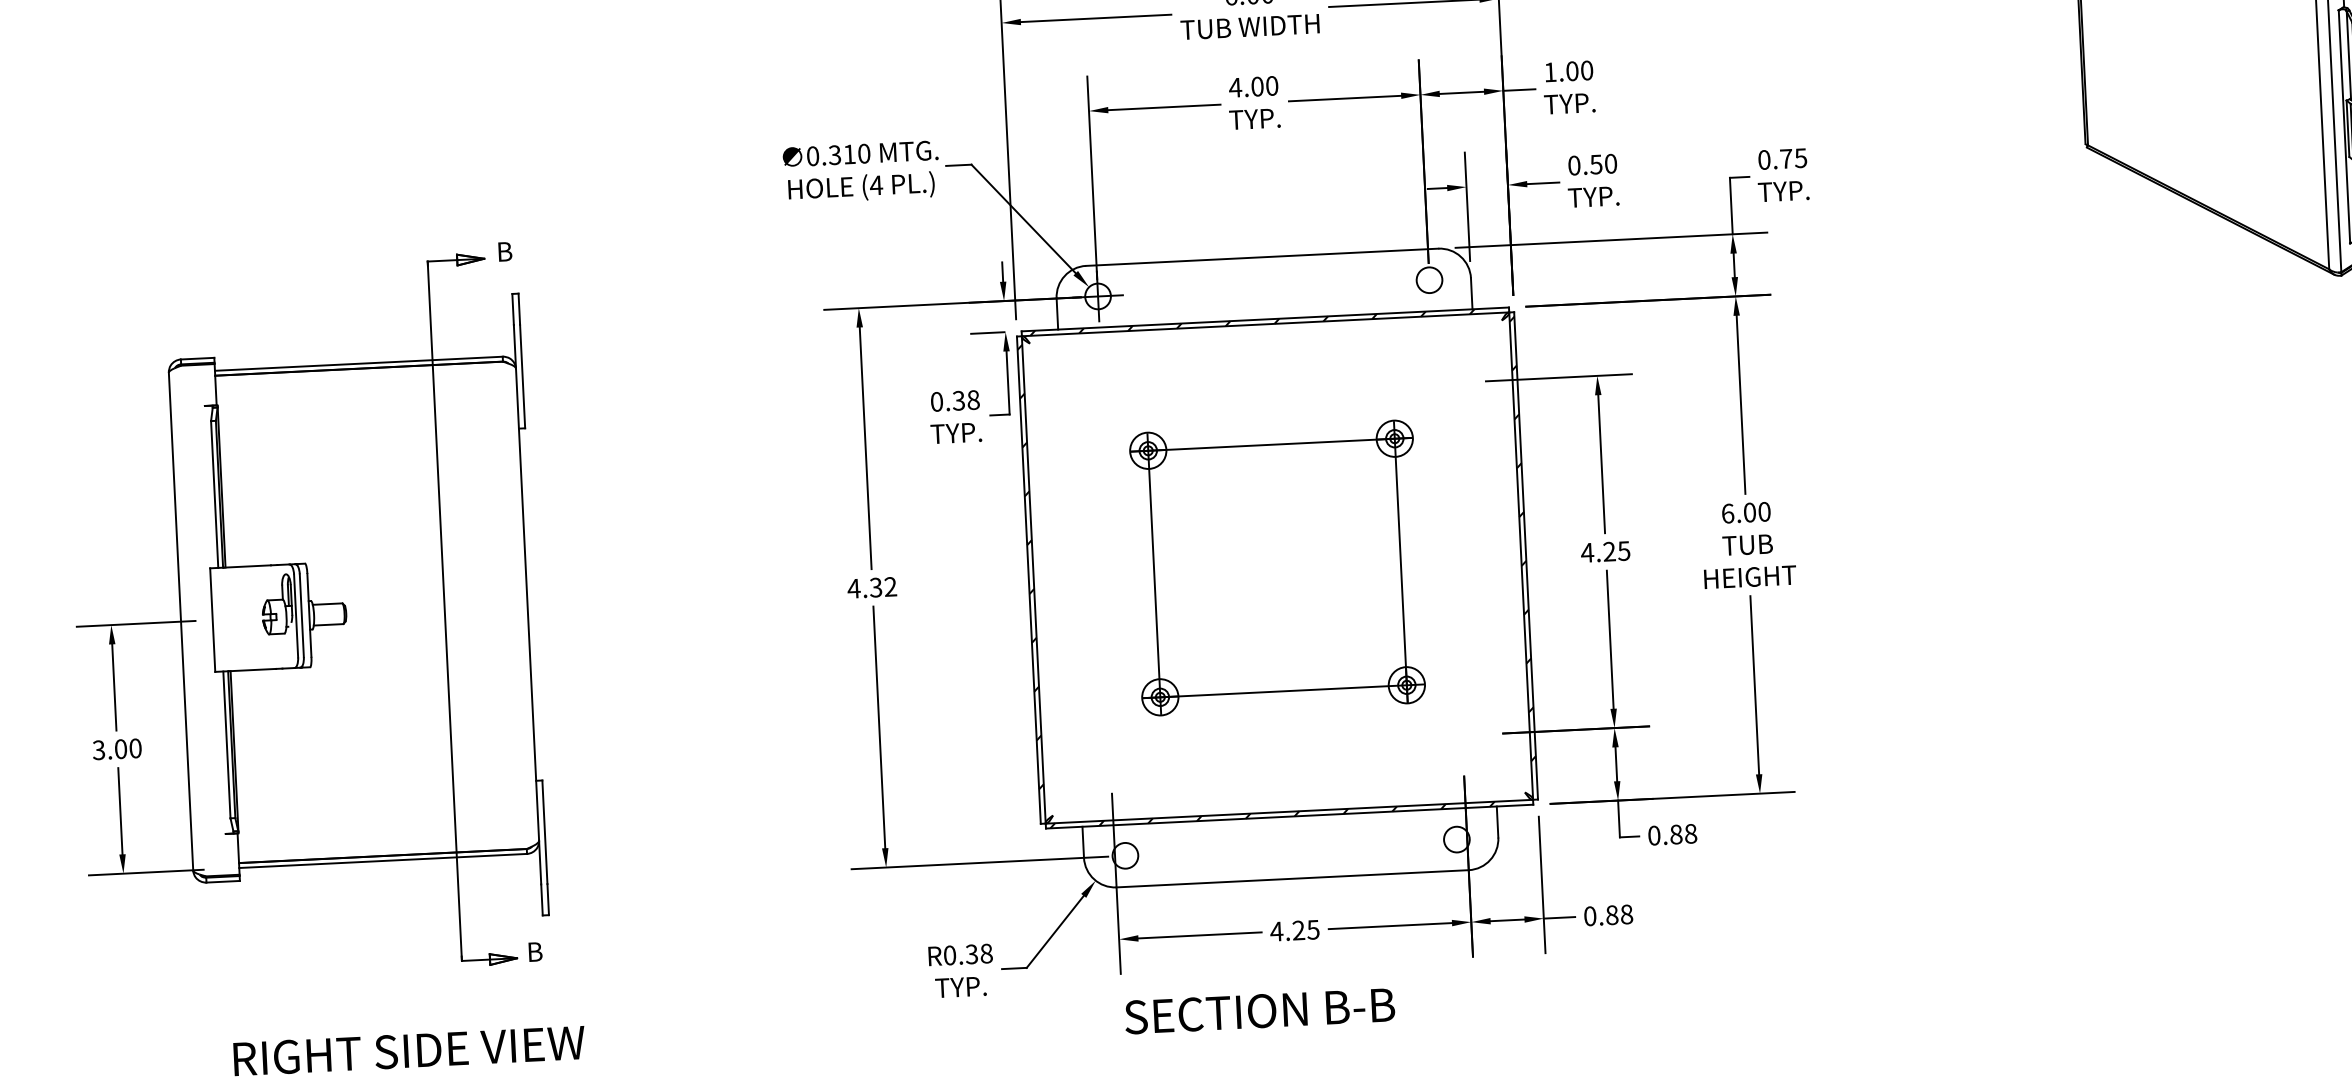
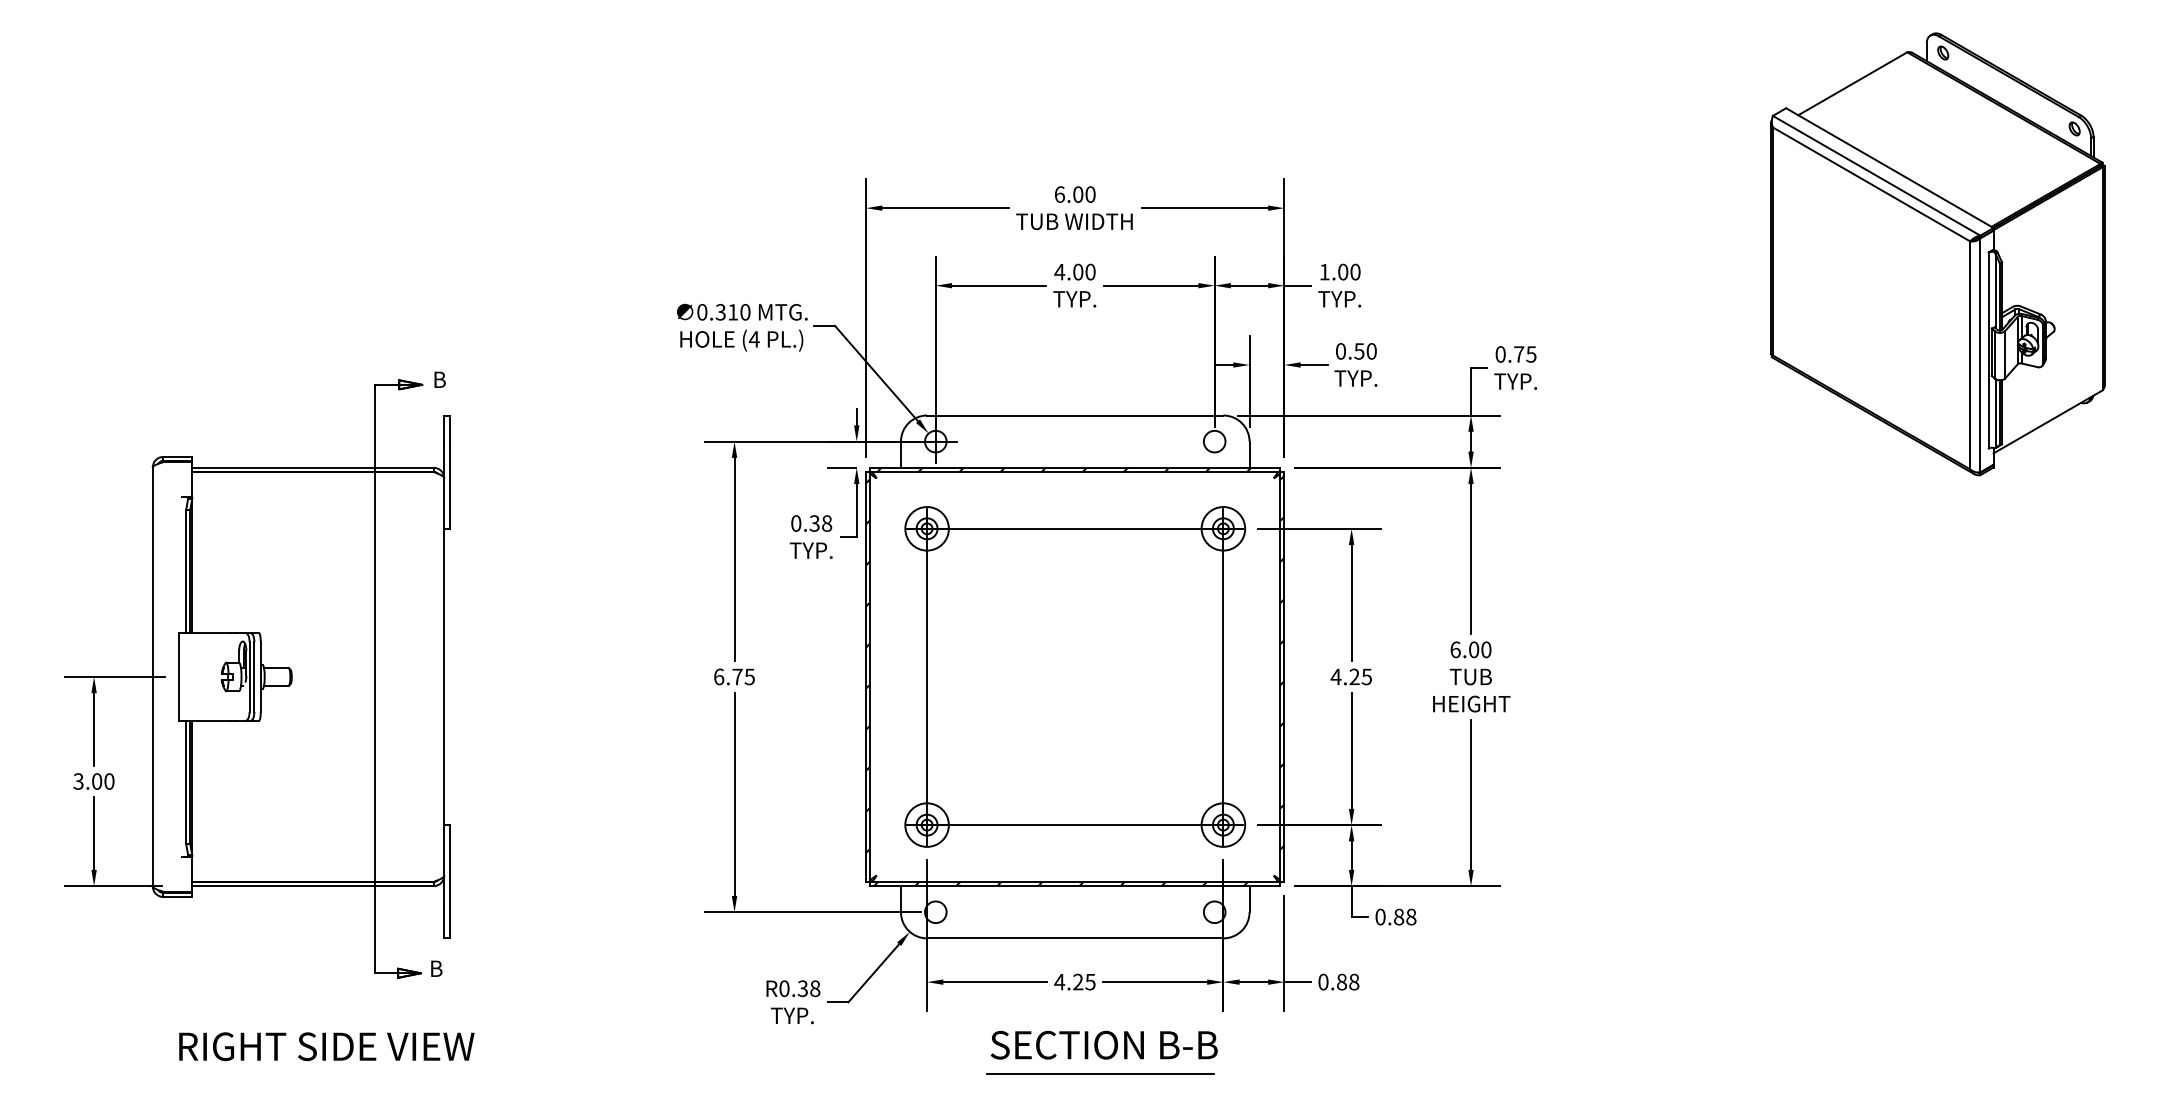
part: (1277, 567) -> (1075, 676), size x1.43
text: (871, 587) -> (733, 676), 4.32 -> 6.75
text: (1258, 1010) -> (1103, 1044), moved
line: (1330, 1037) -> (1100, 1073), added

